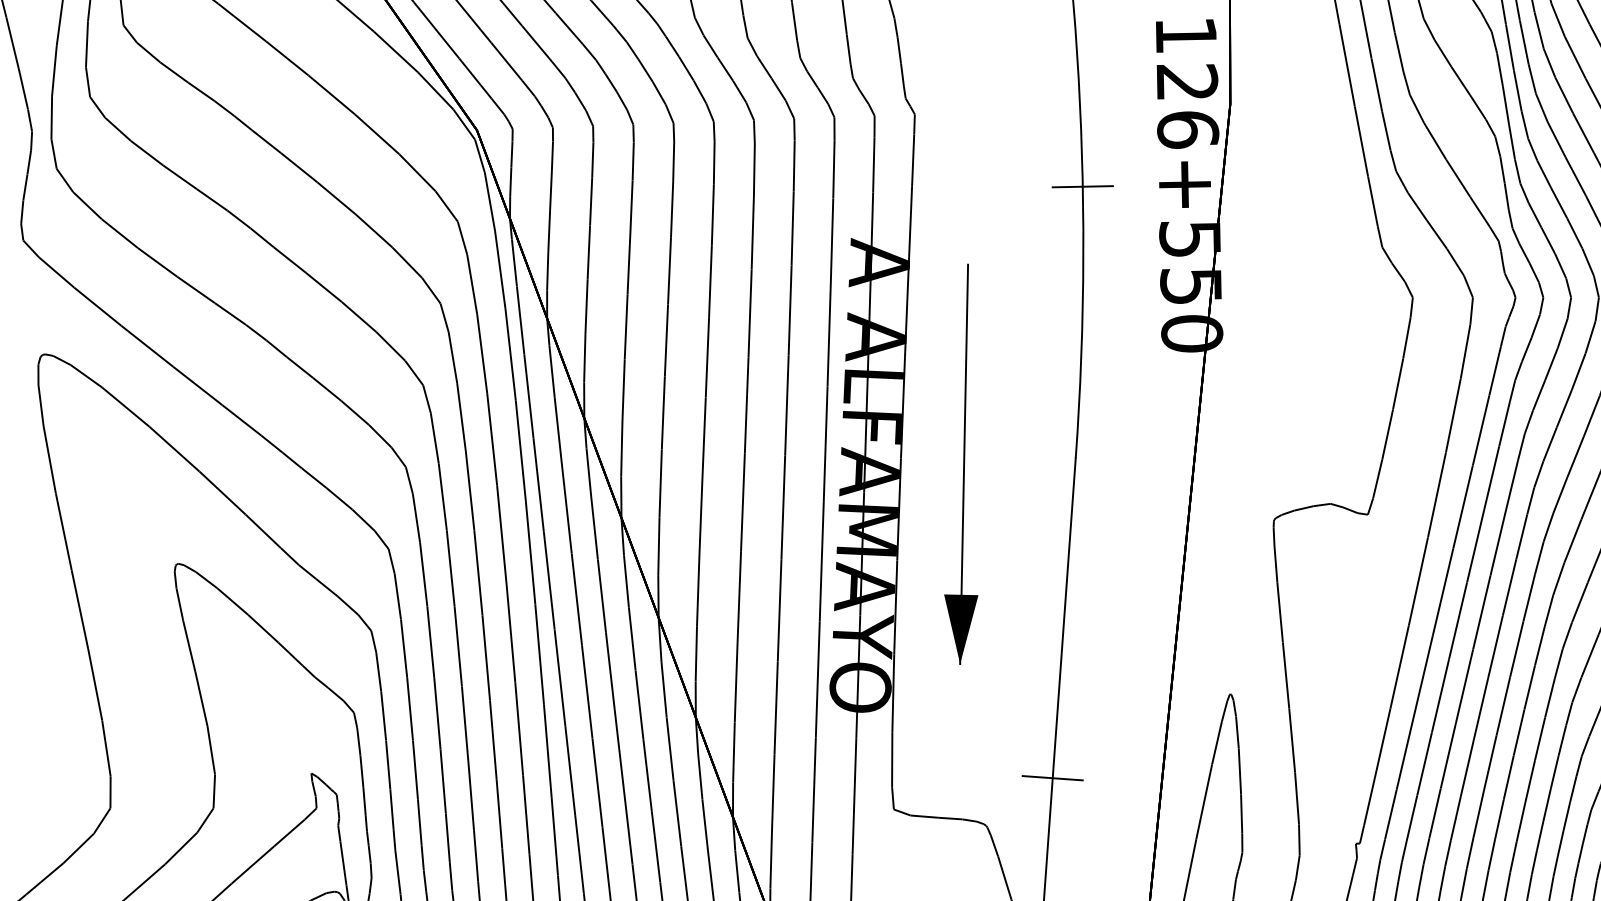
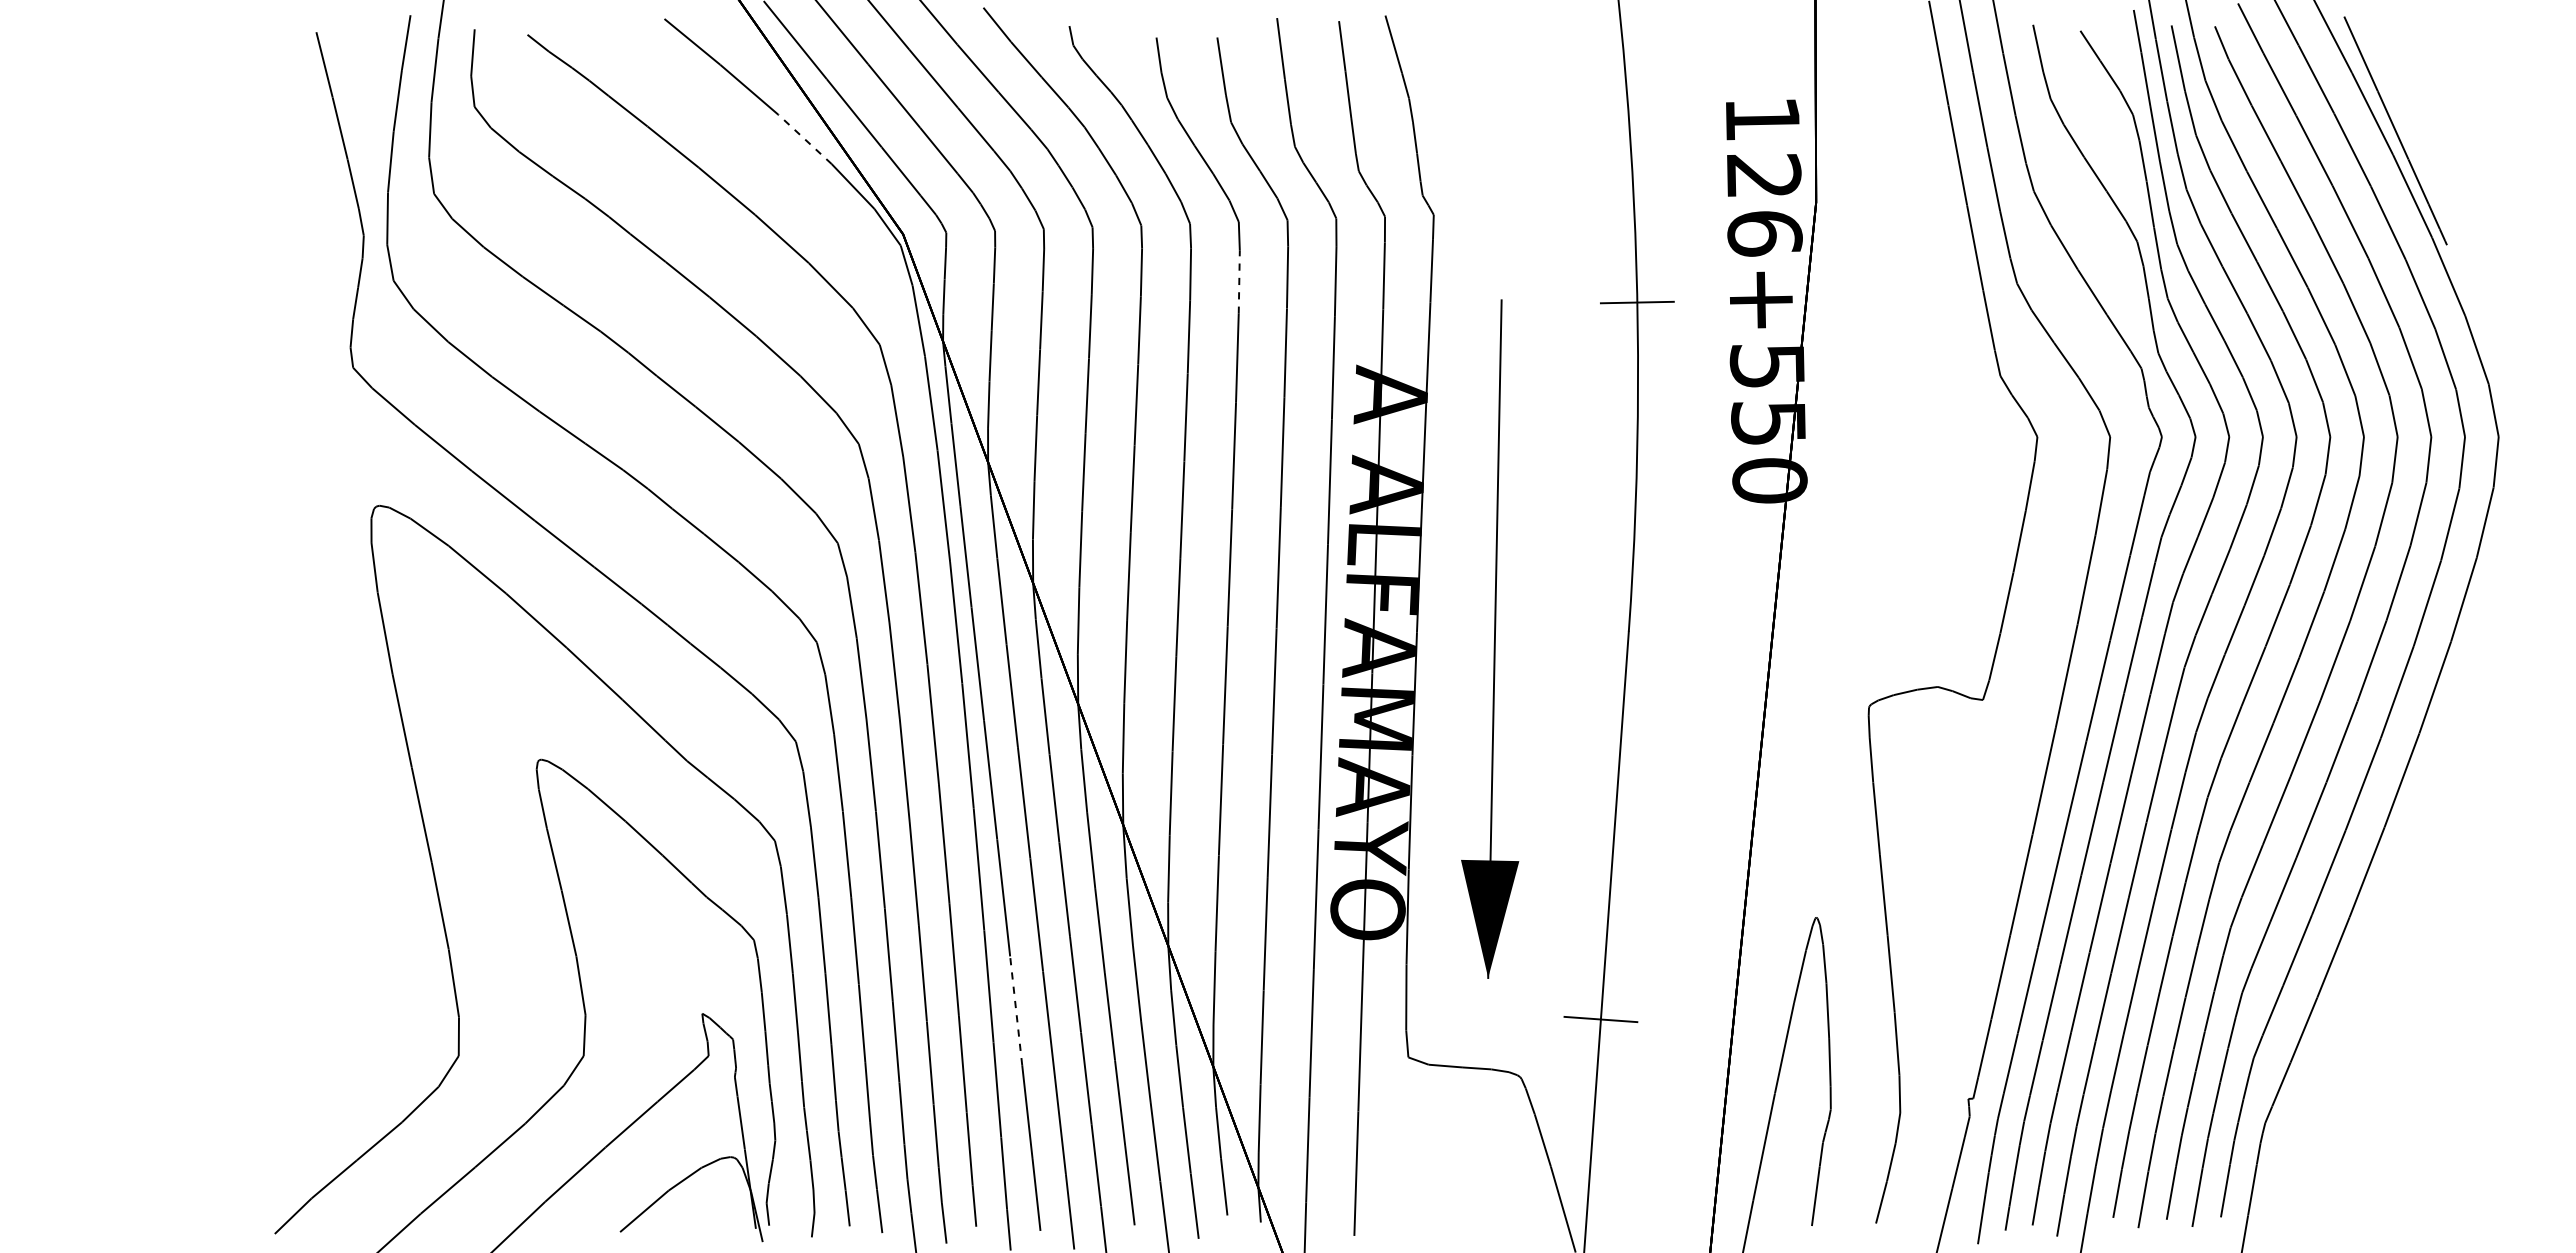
line: (395, 51) -> (804, 138), solid -> dashed
line: (754, 170) -> (1239, 282), solid -> dashed
part: (960, 463) -> (1489, 638), size x1.4
line: (570, 770) -> (1016, 1010), solid -> dashed

